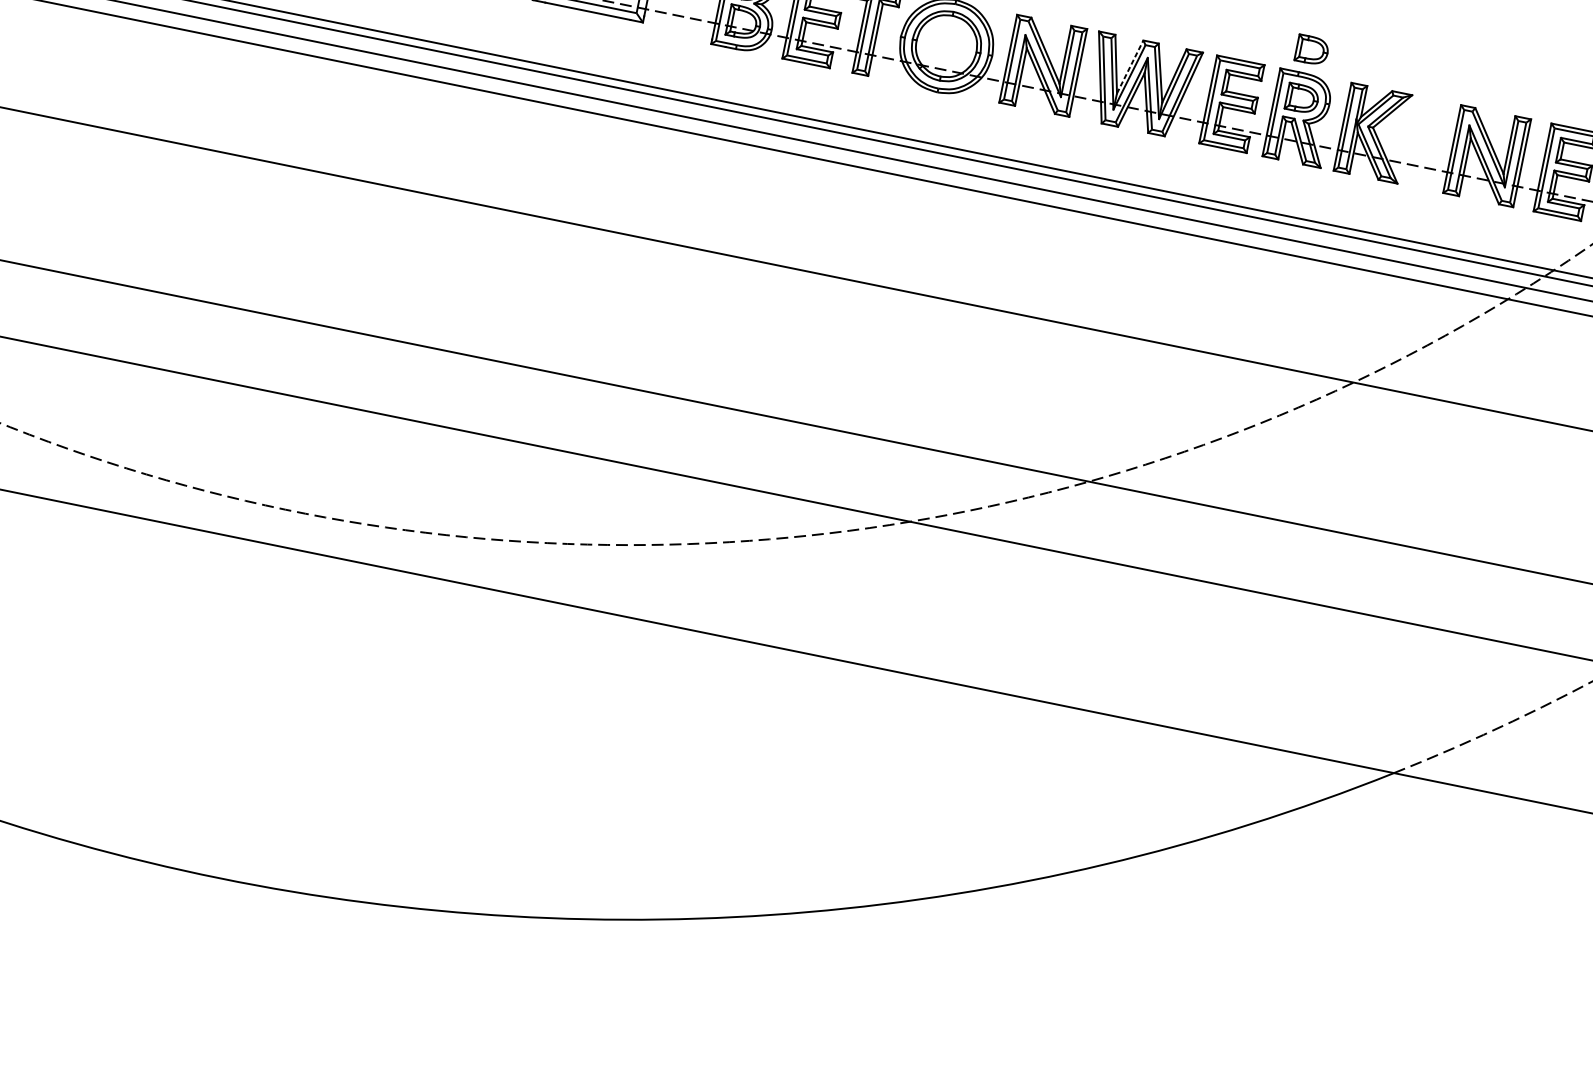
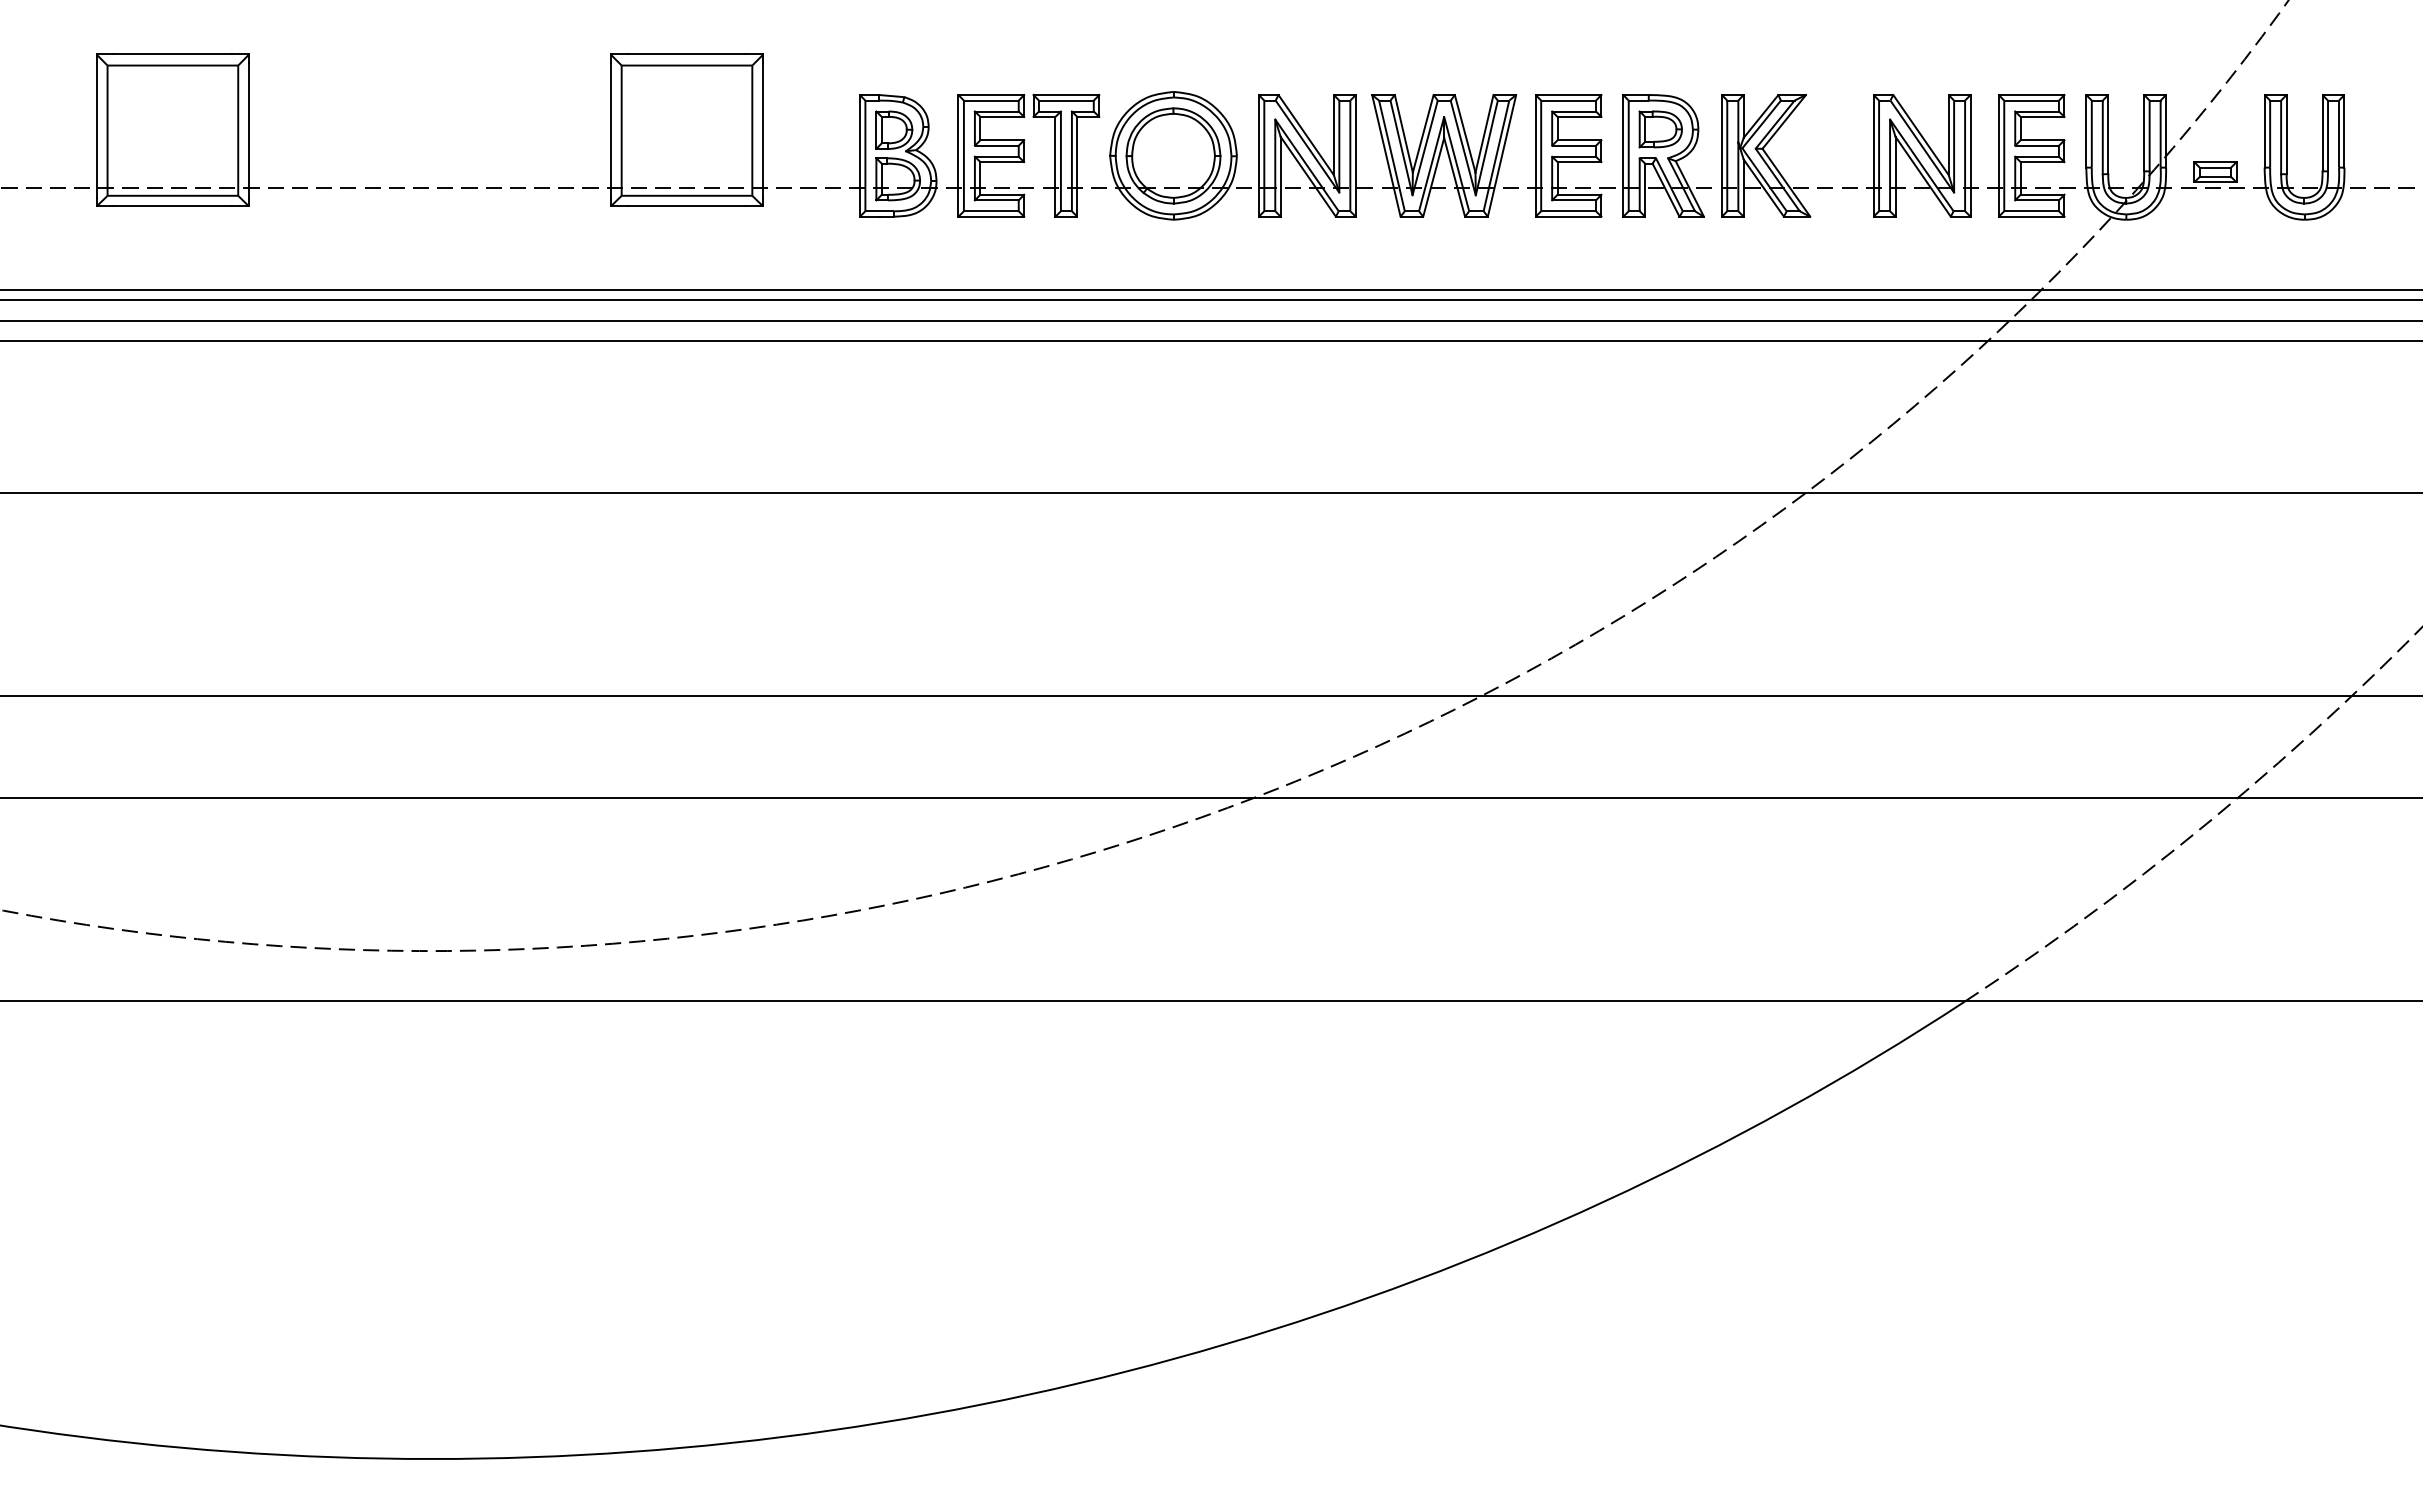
part: (1311, 50) -> (1660, 62), removed
line: (1130, 66) -> (1423, 133), dashed -> solid

